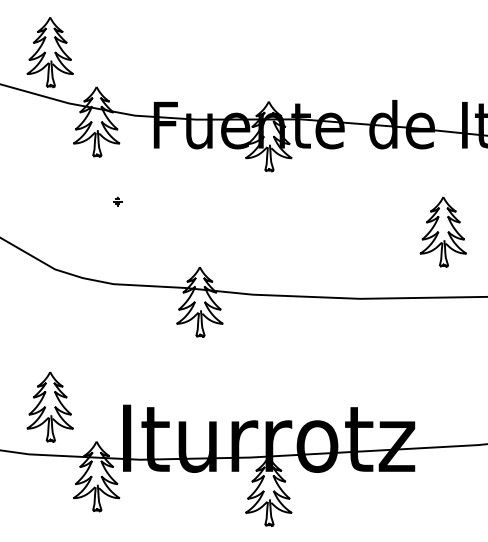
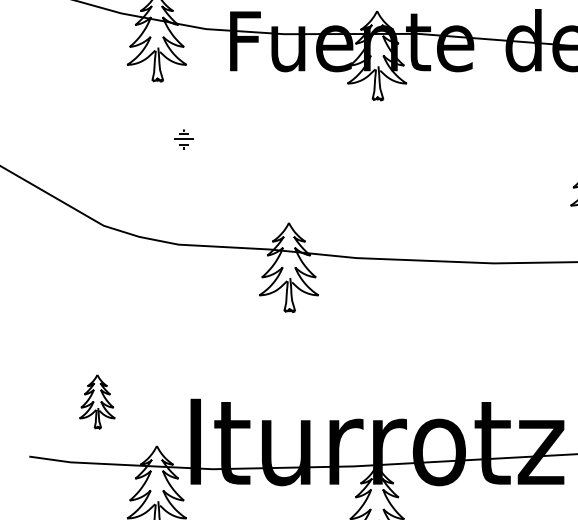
part: (117, 201) -> (183, 138), size x1.6
part: (49, 406) -> (96, 401), size x0.6

